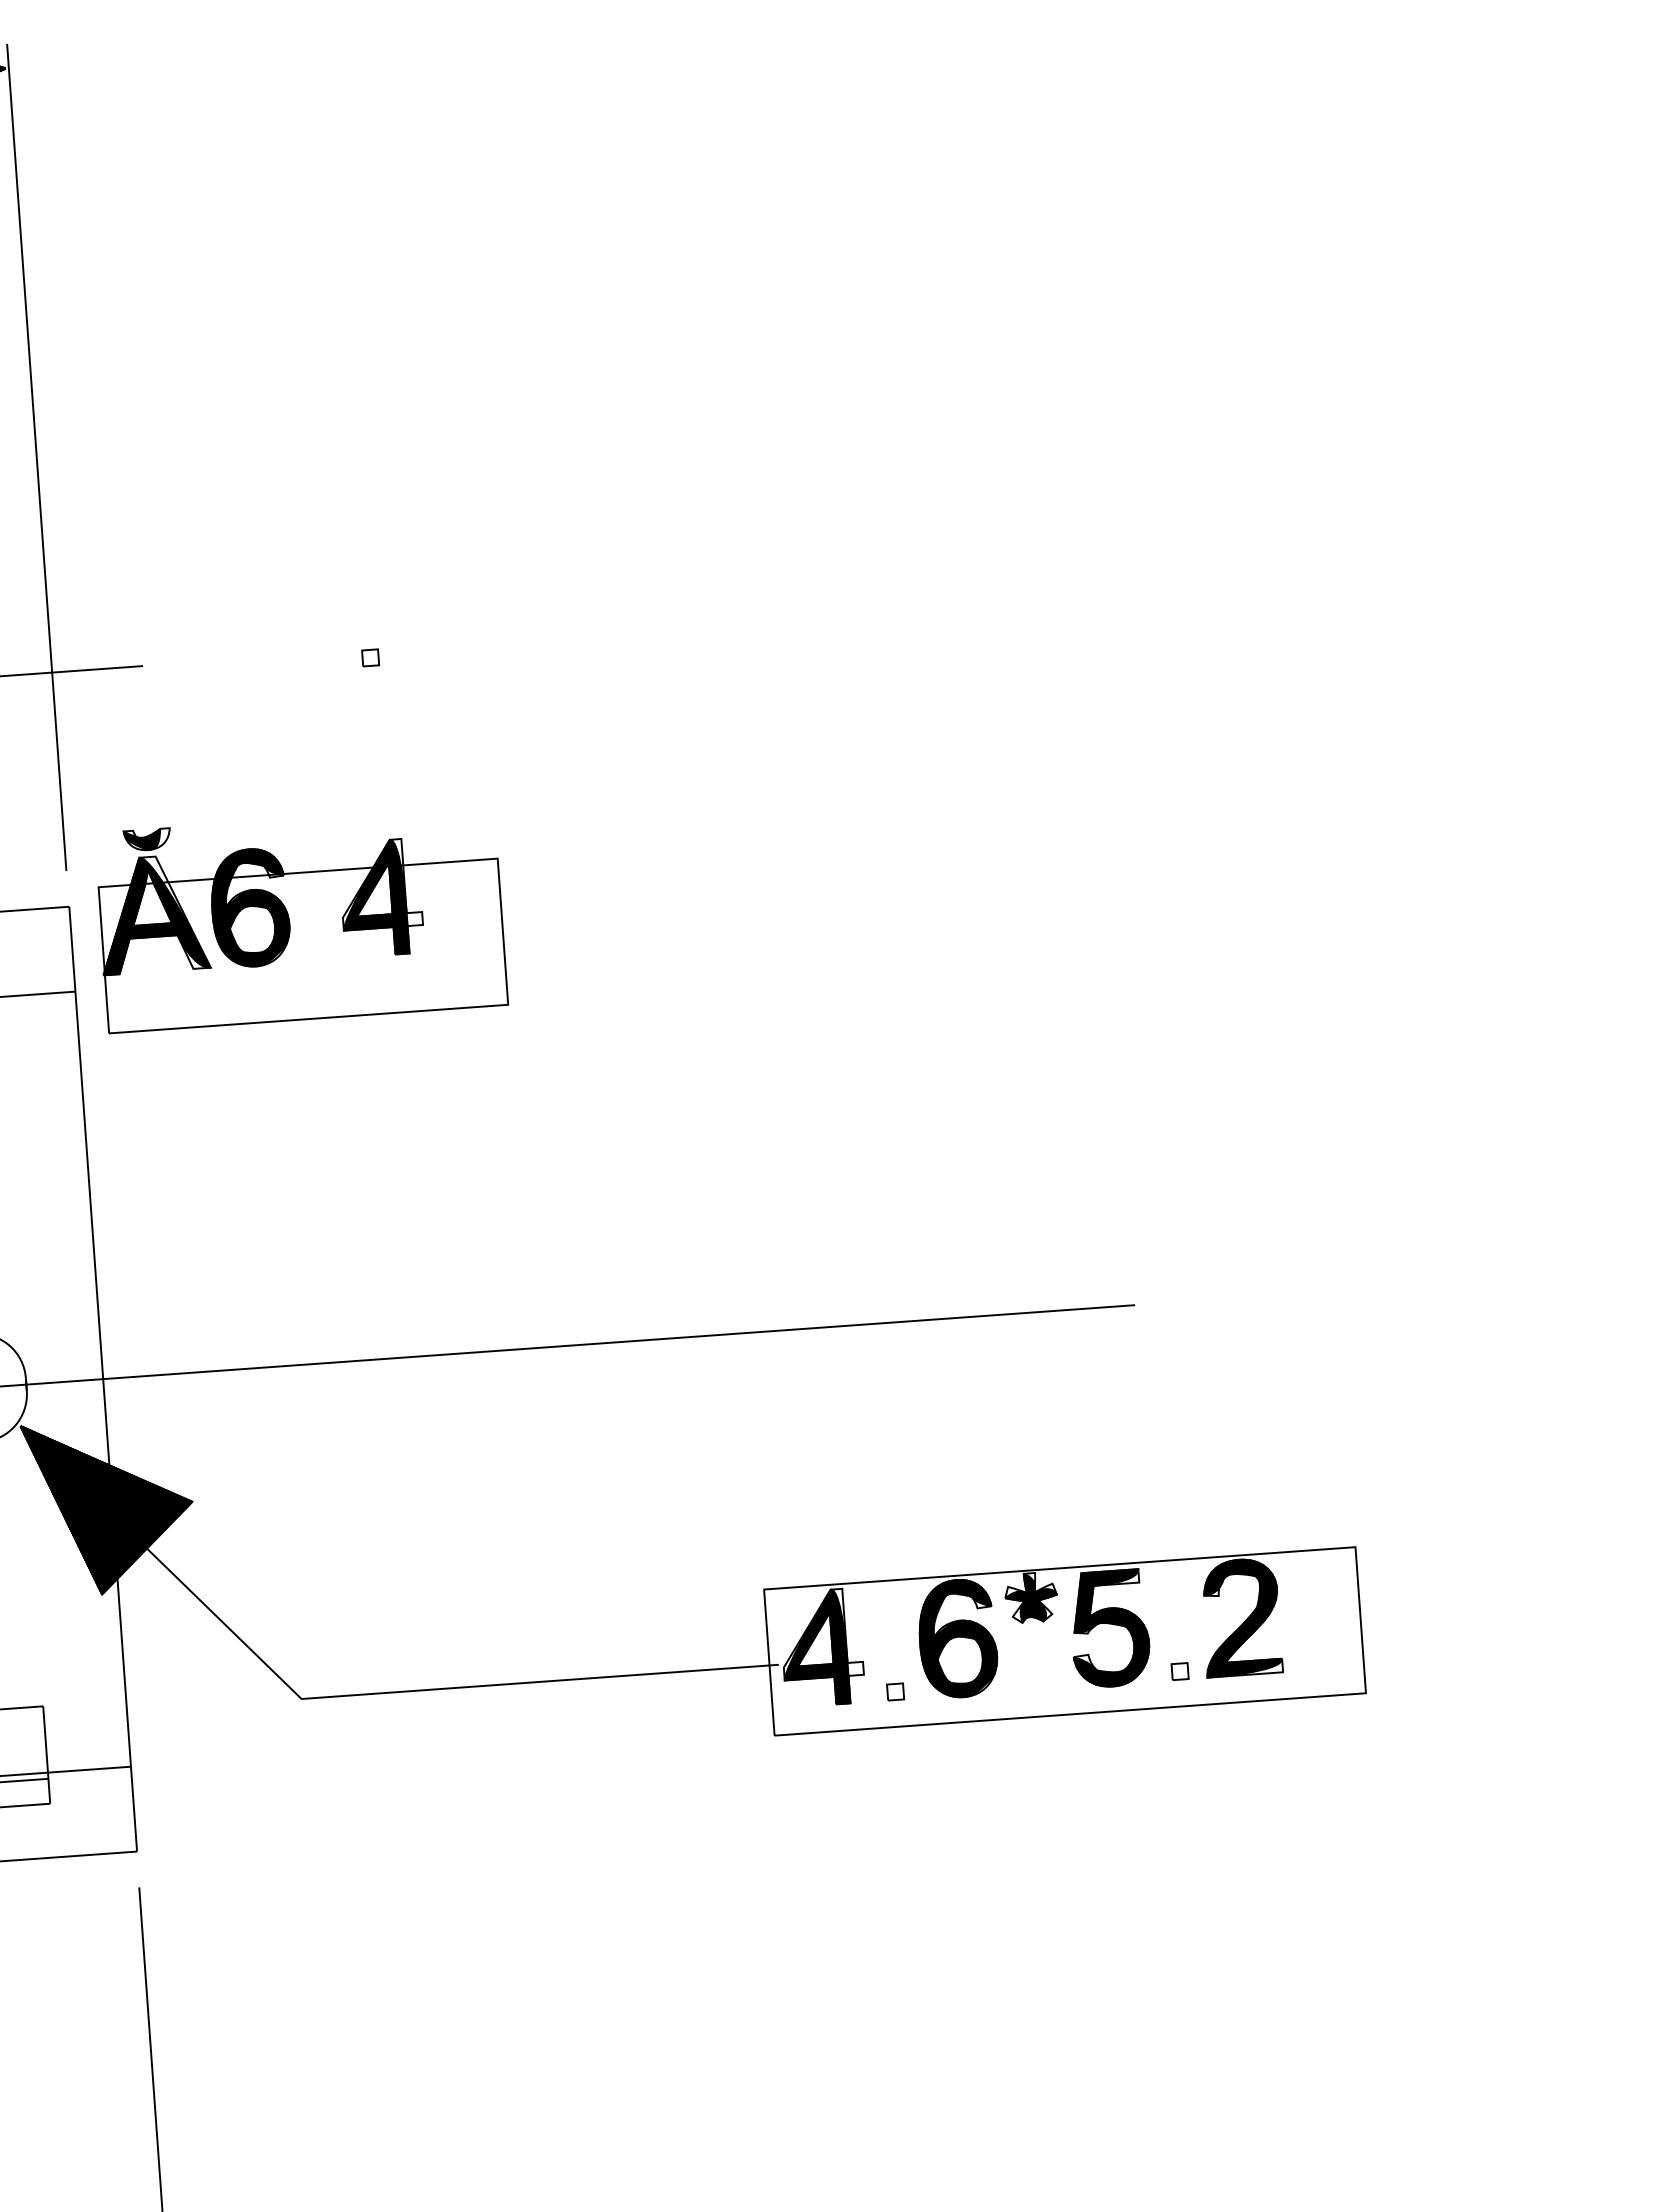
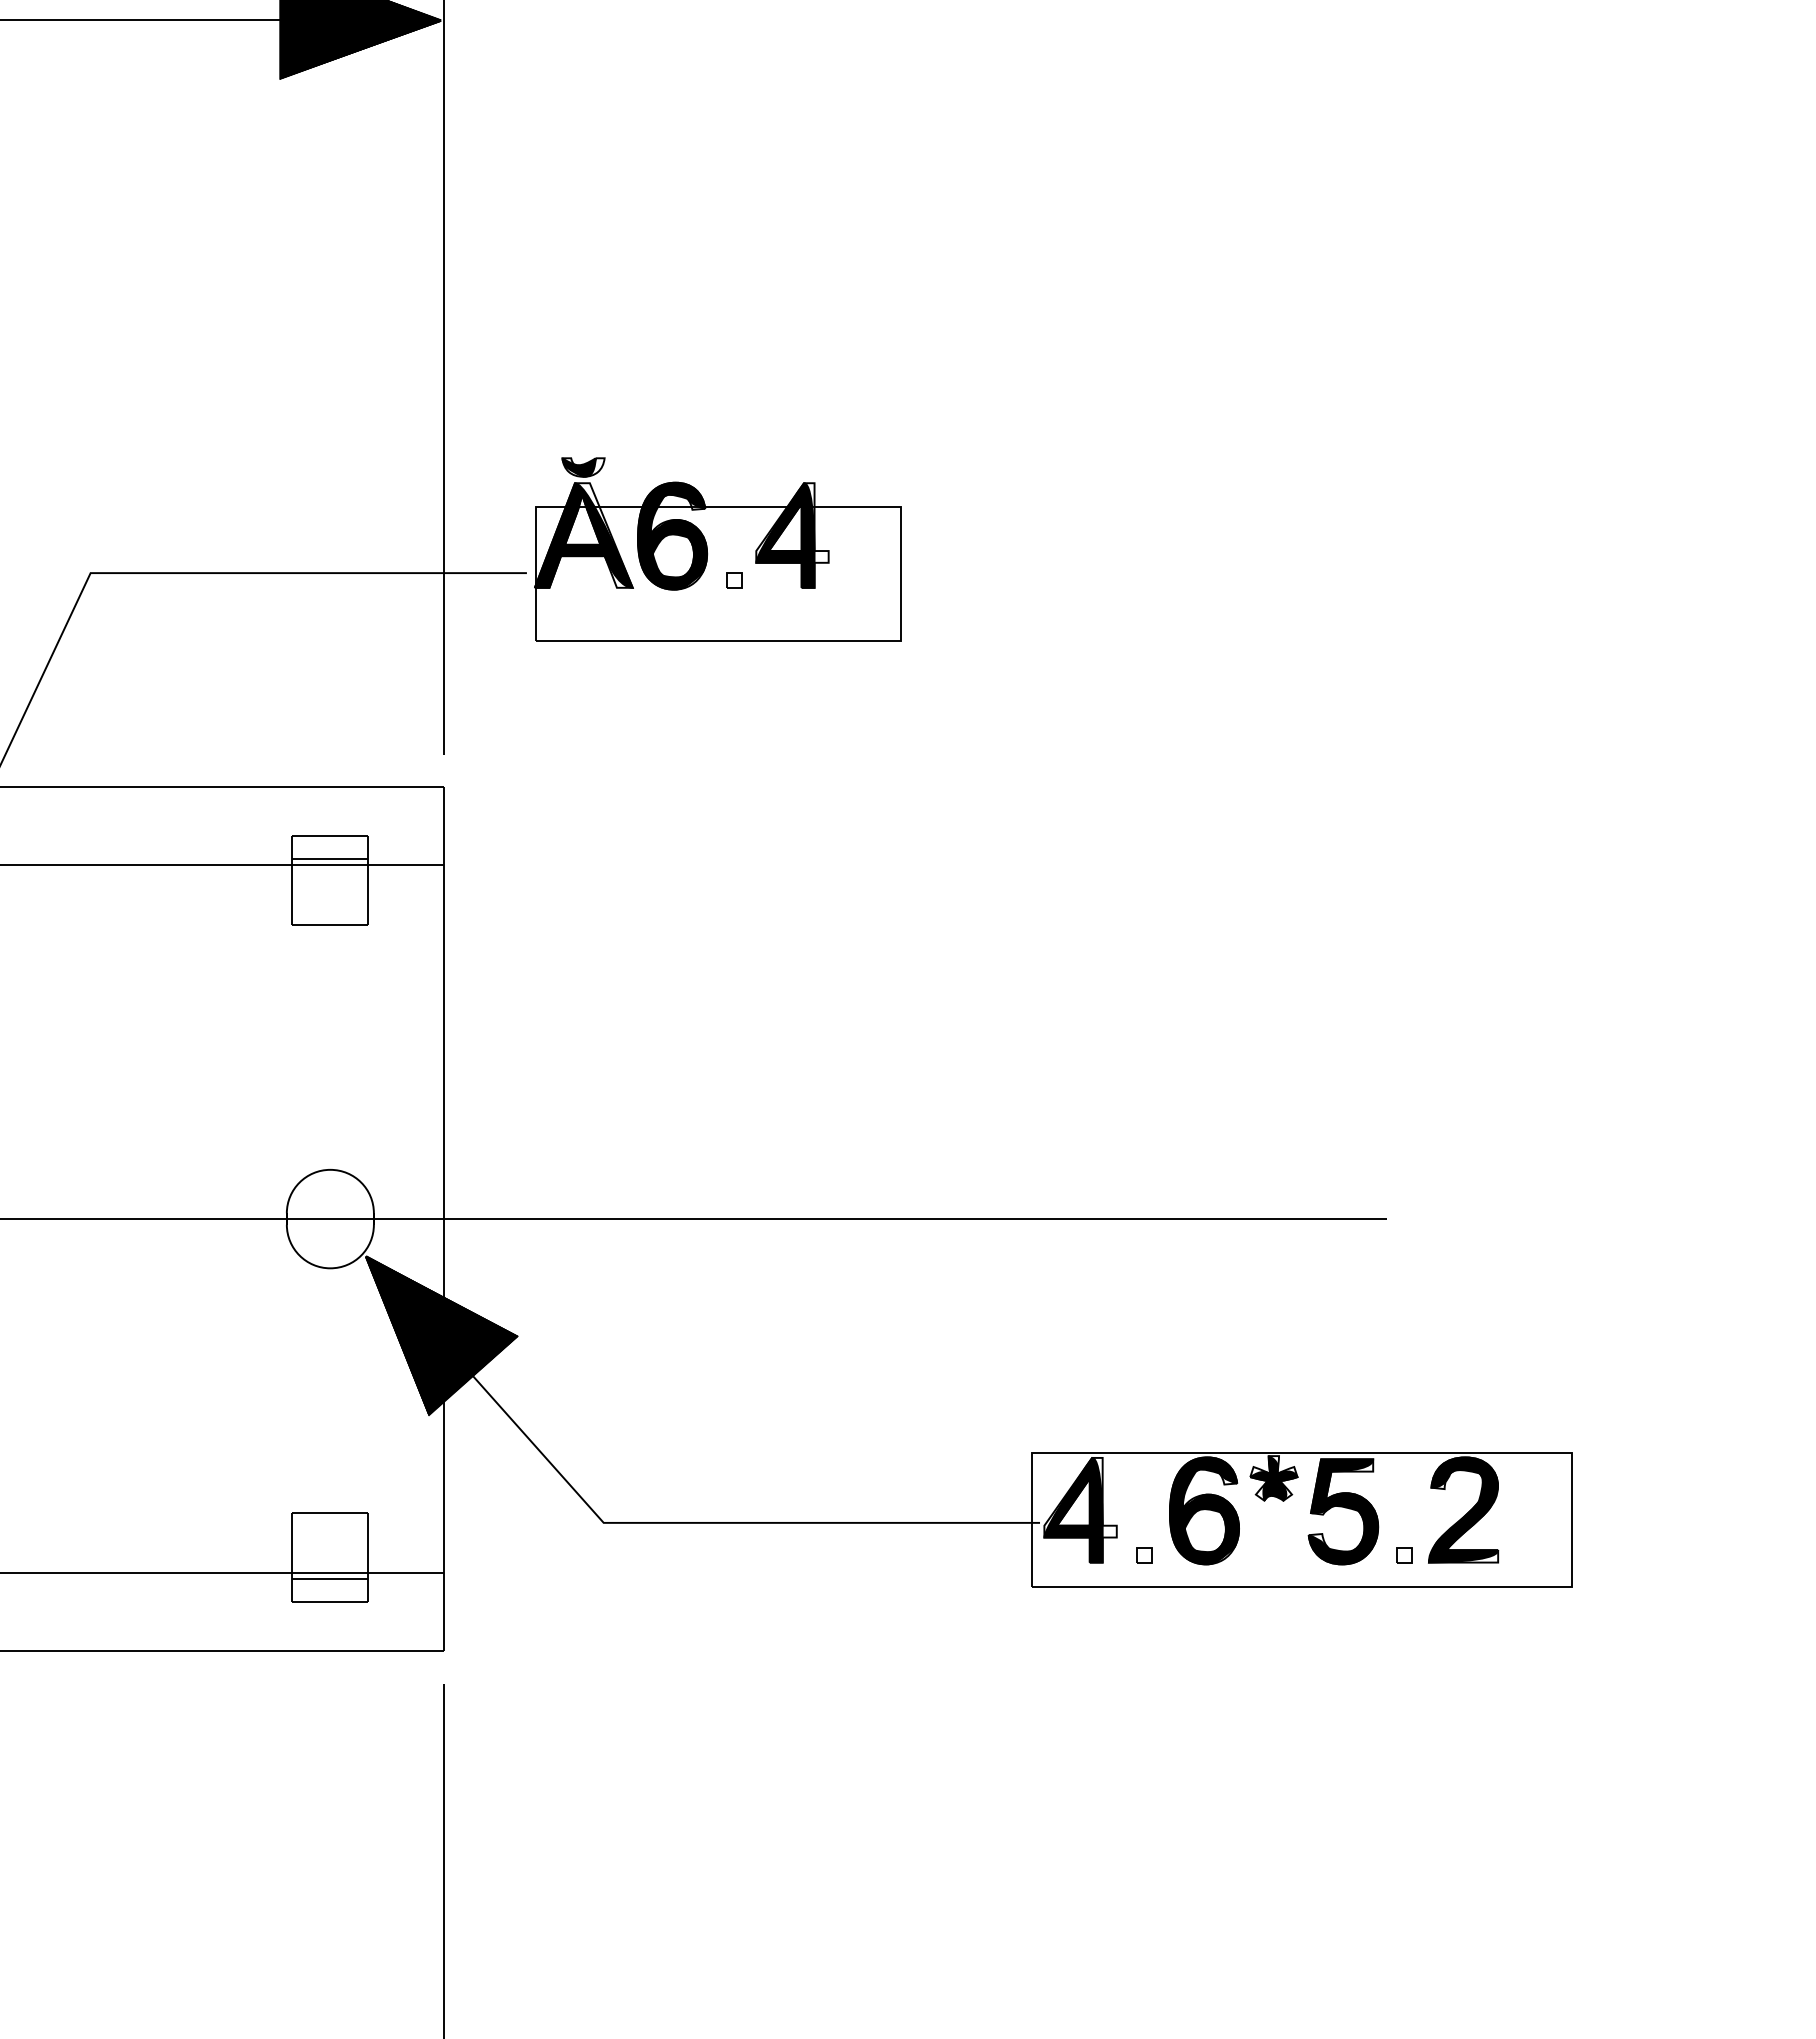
part: (300, 919) -> (717, 549), moved

